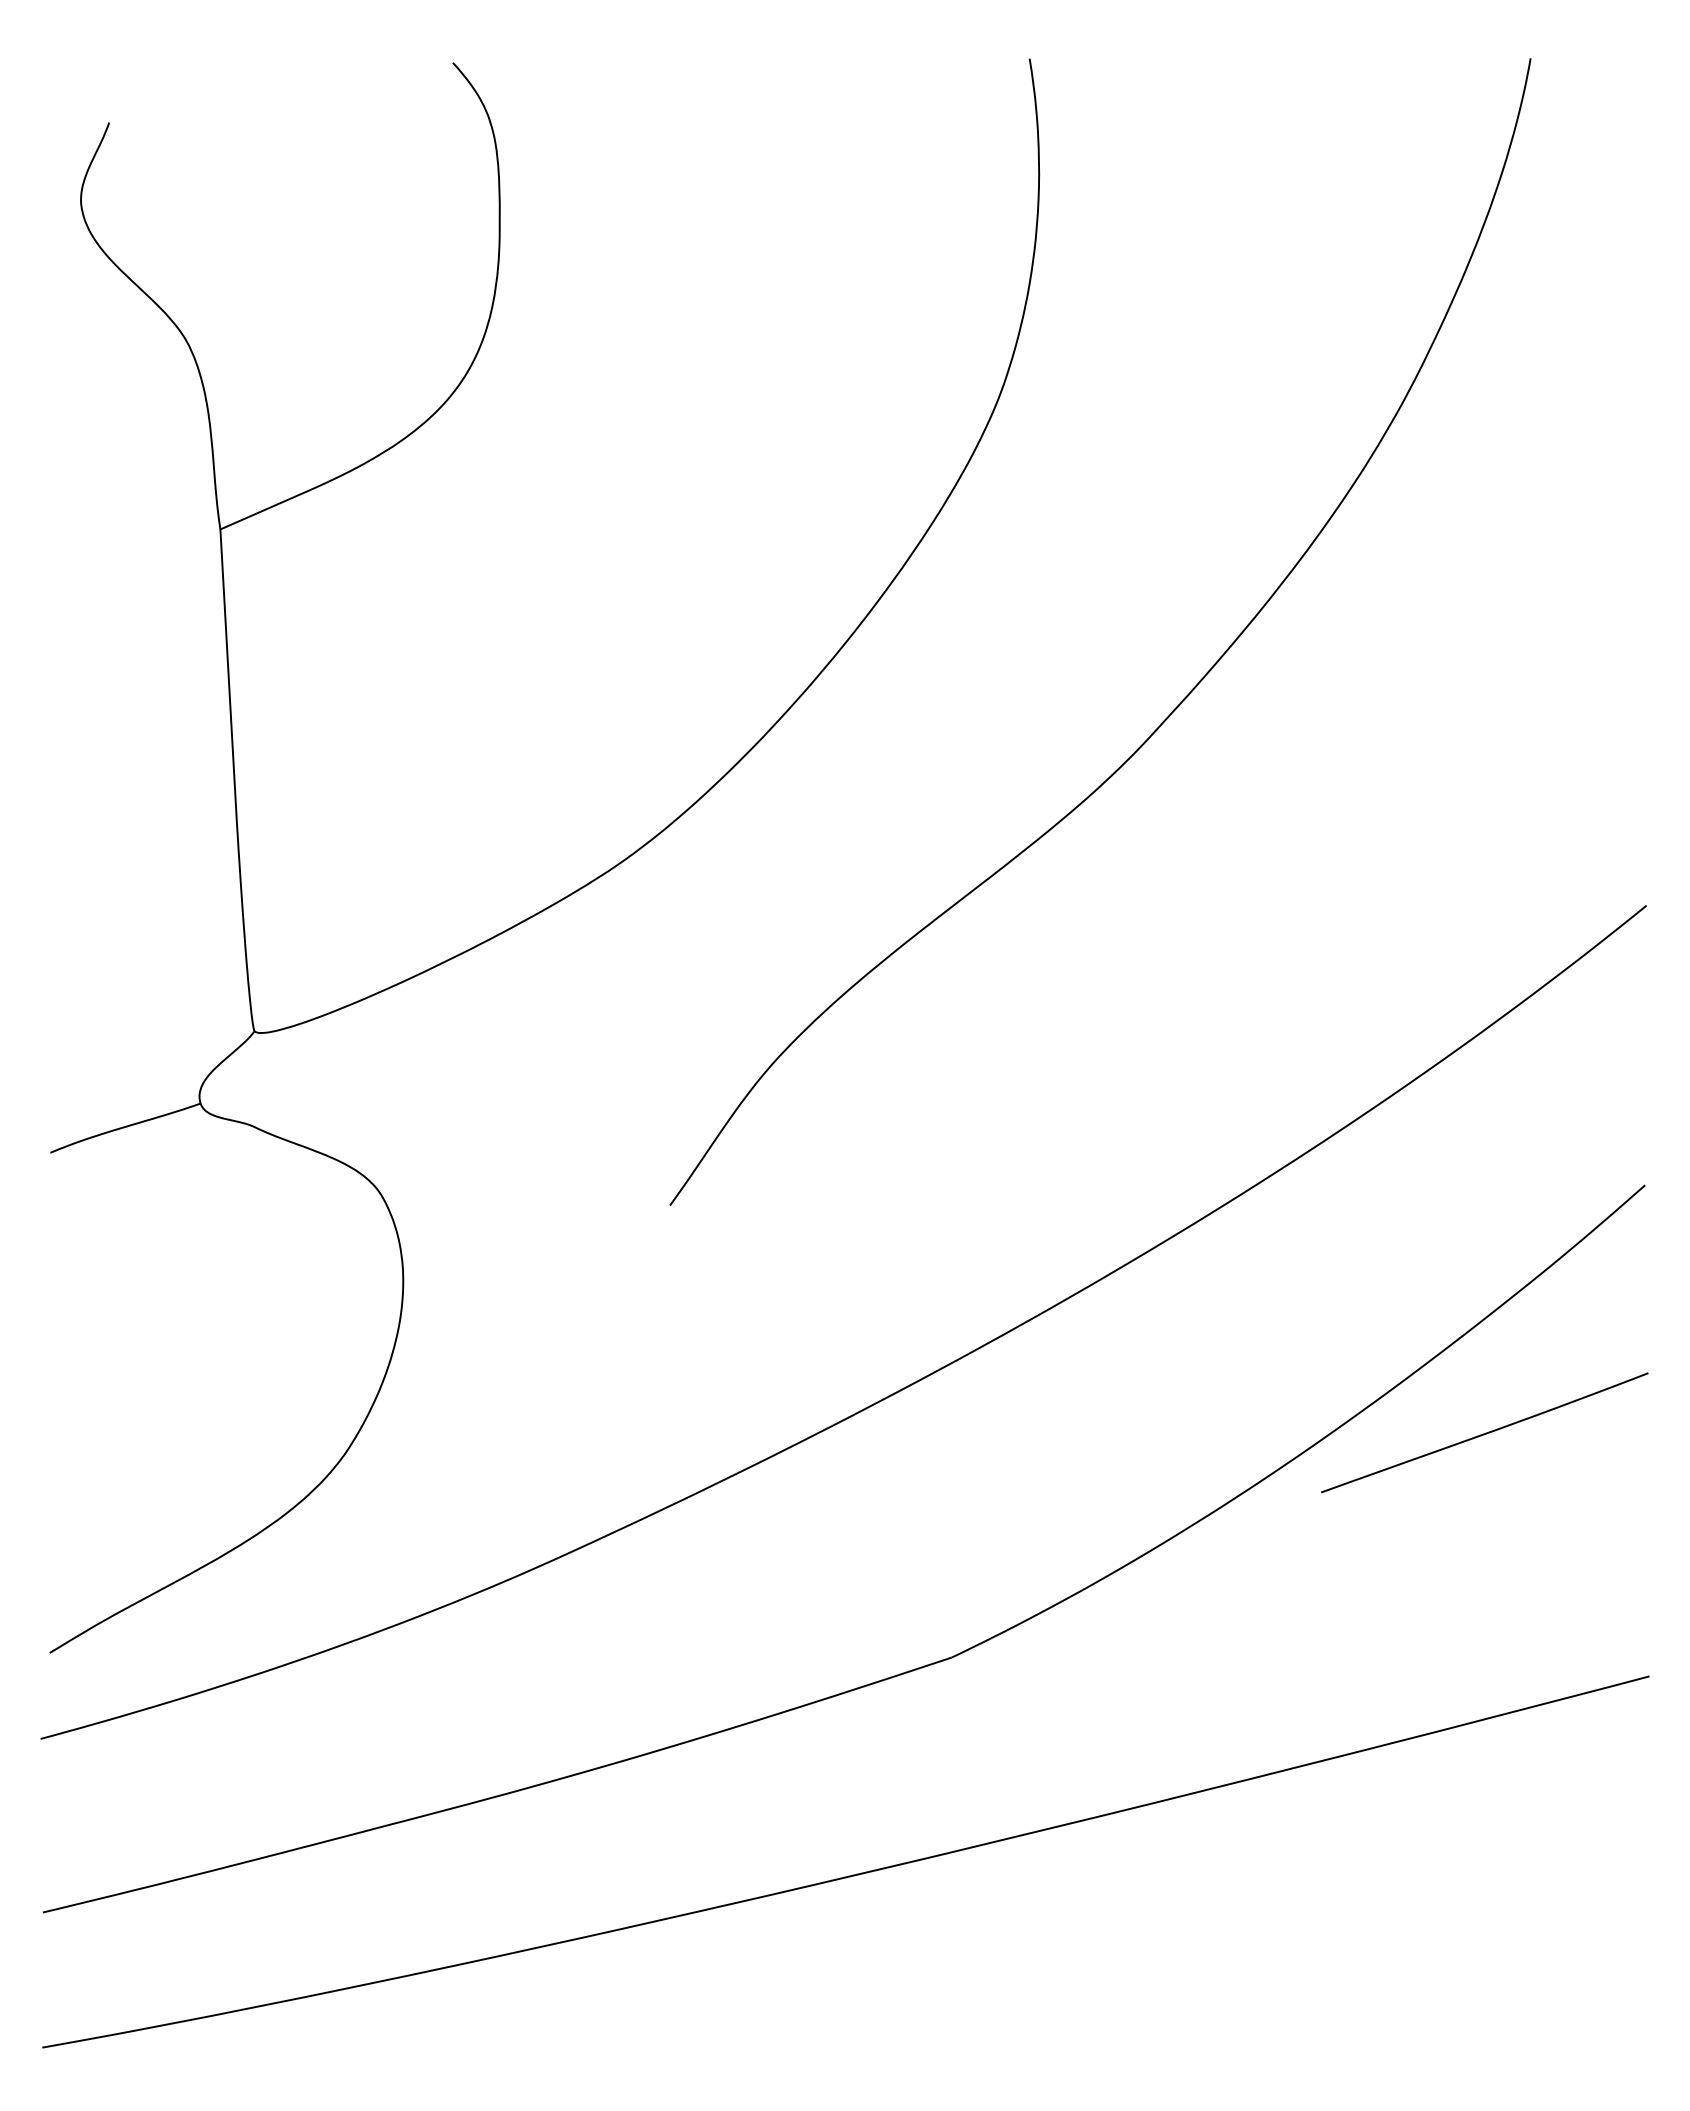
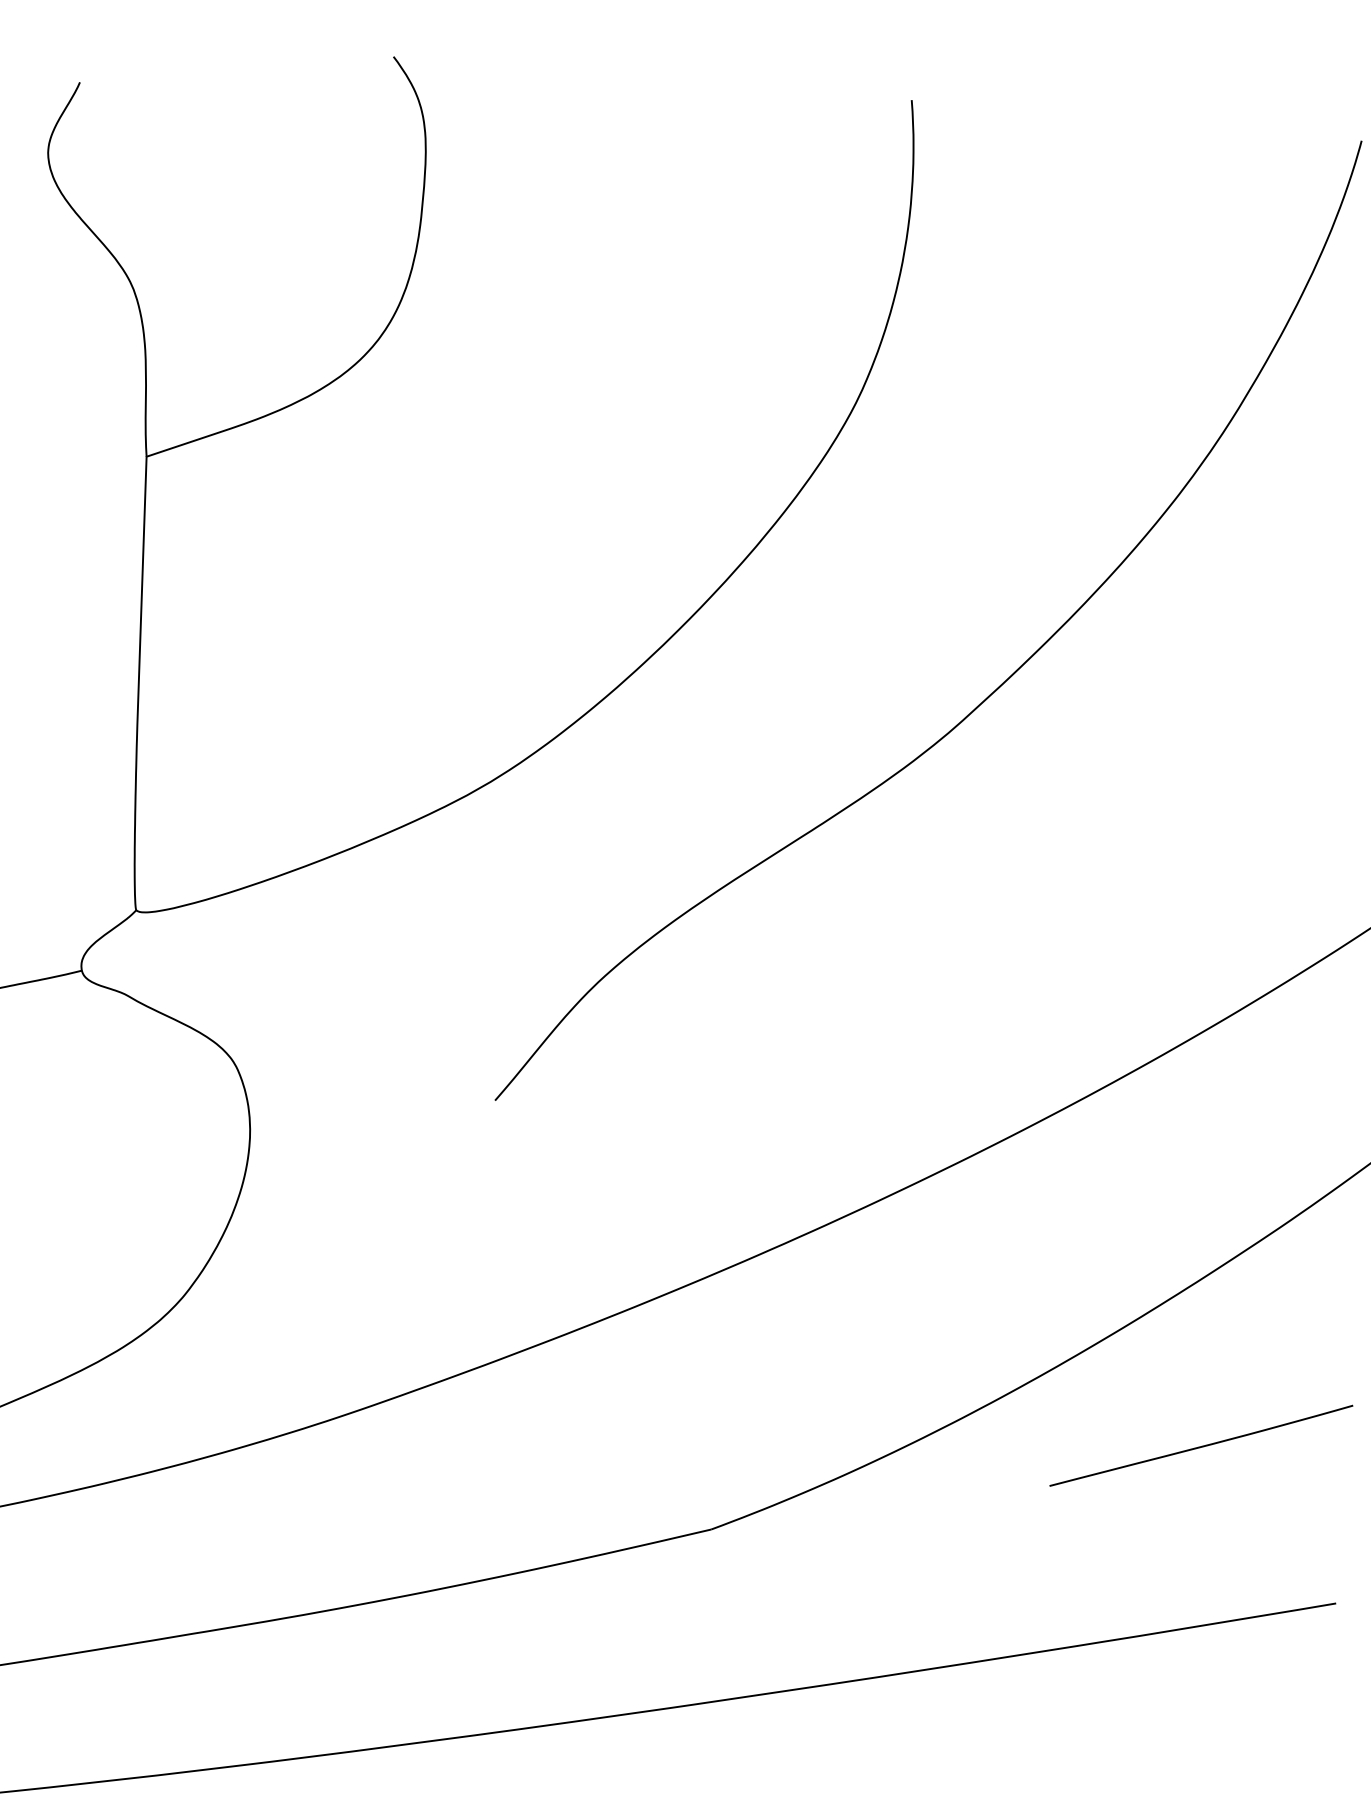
curve: (1485, 1432) -> (1202, 1445), moved

